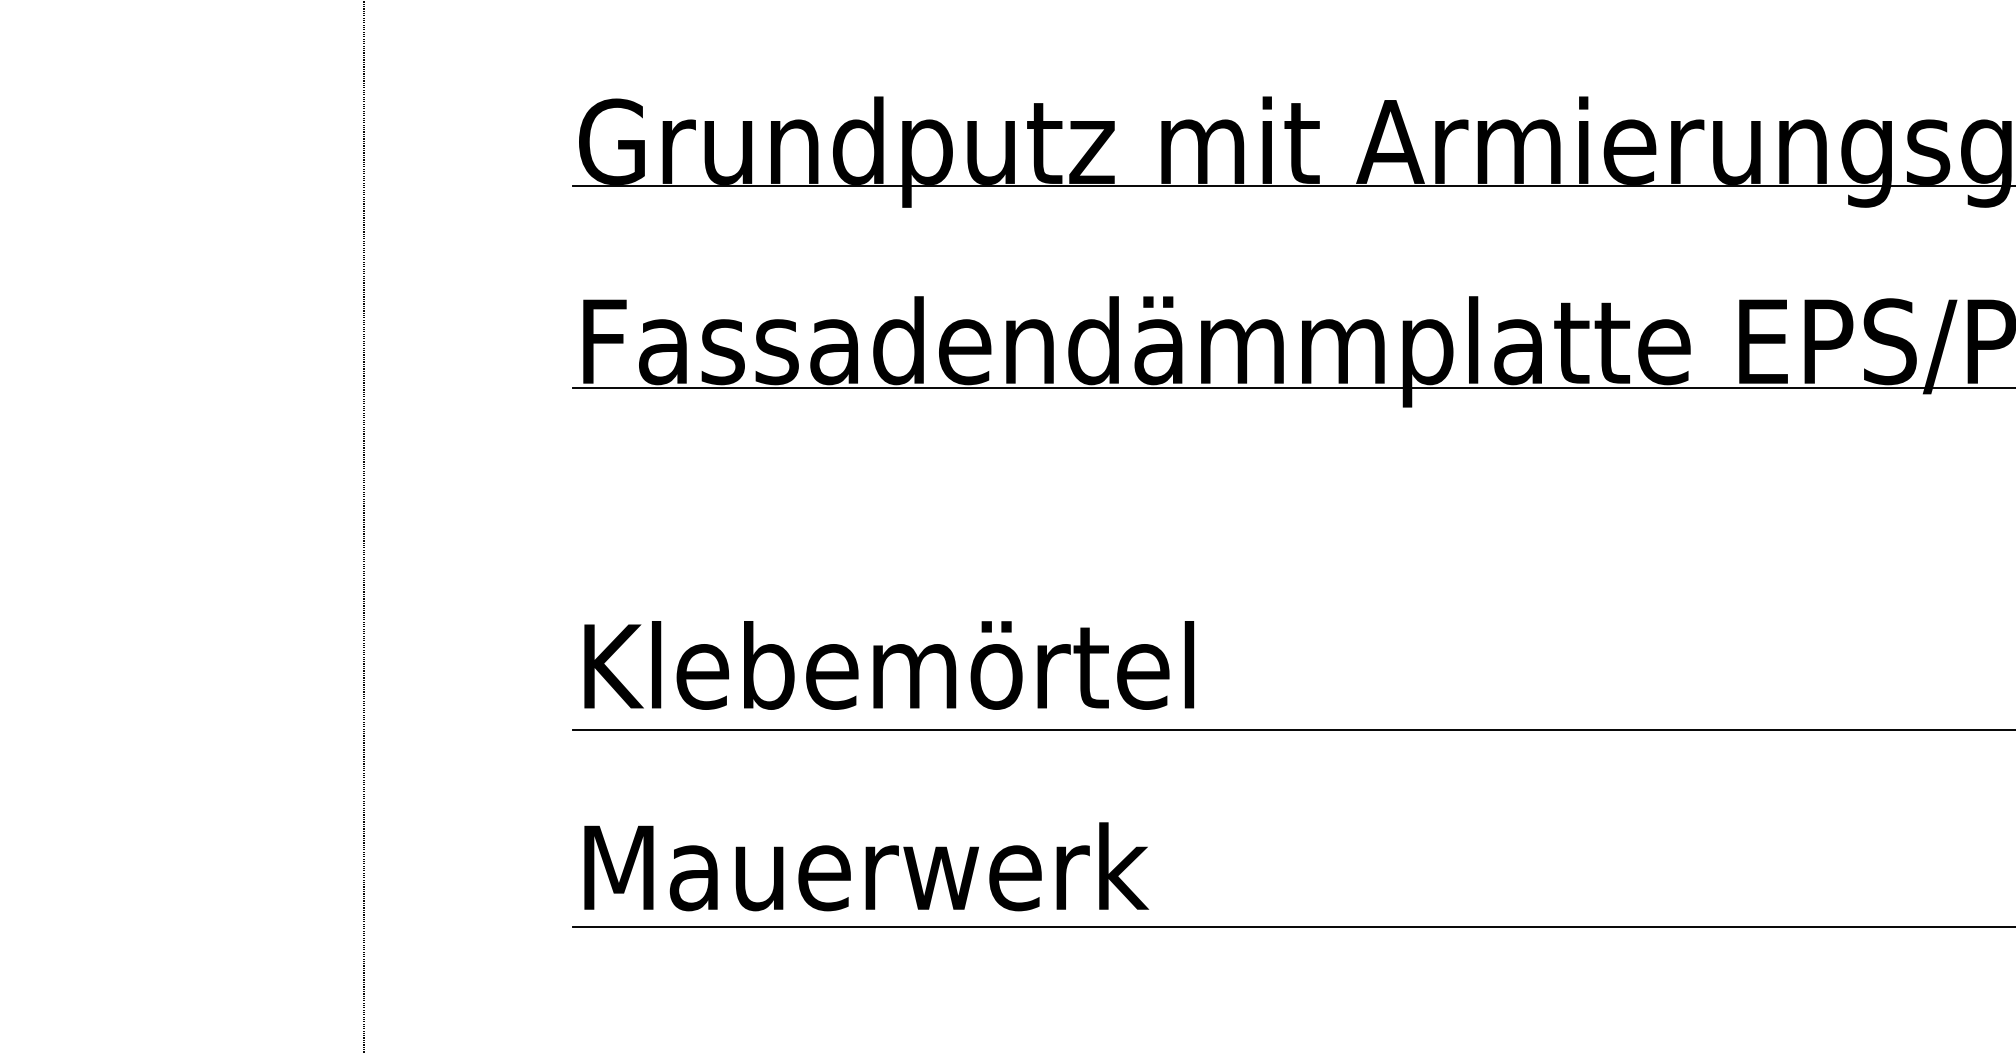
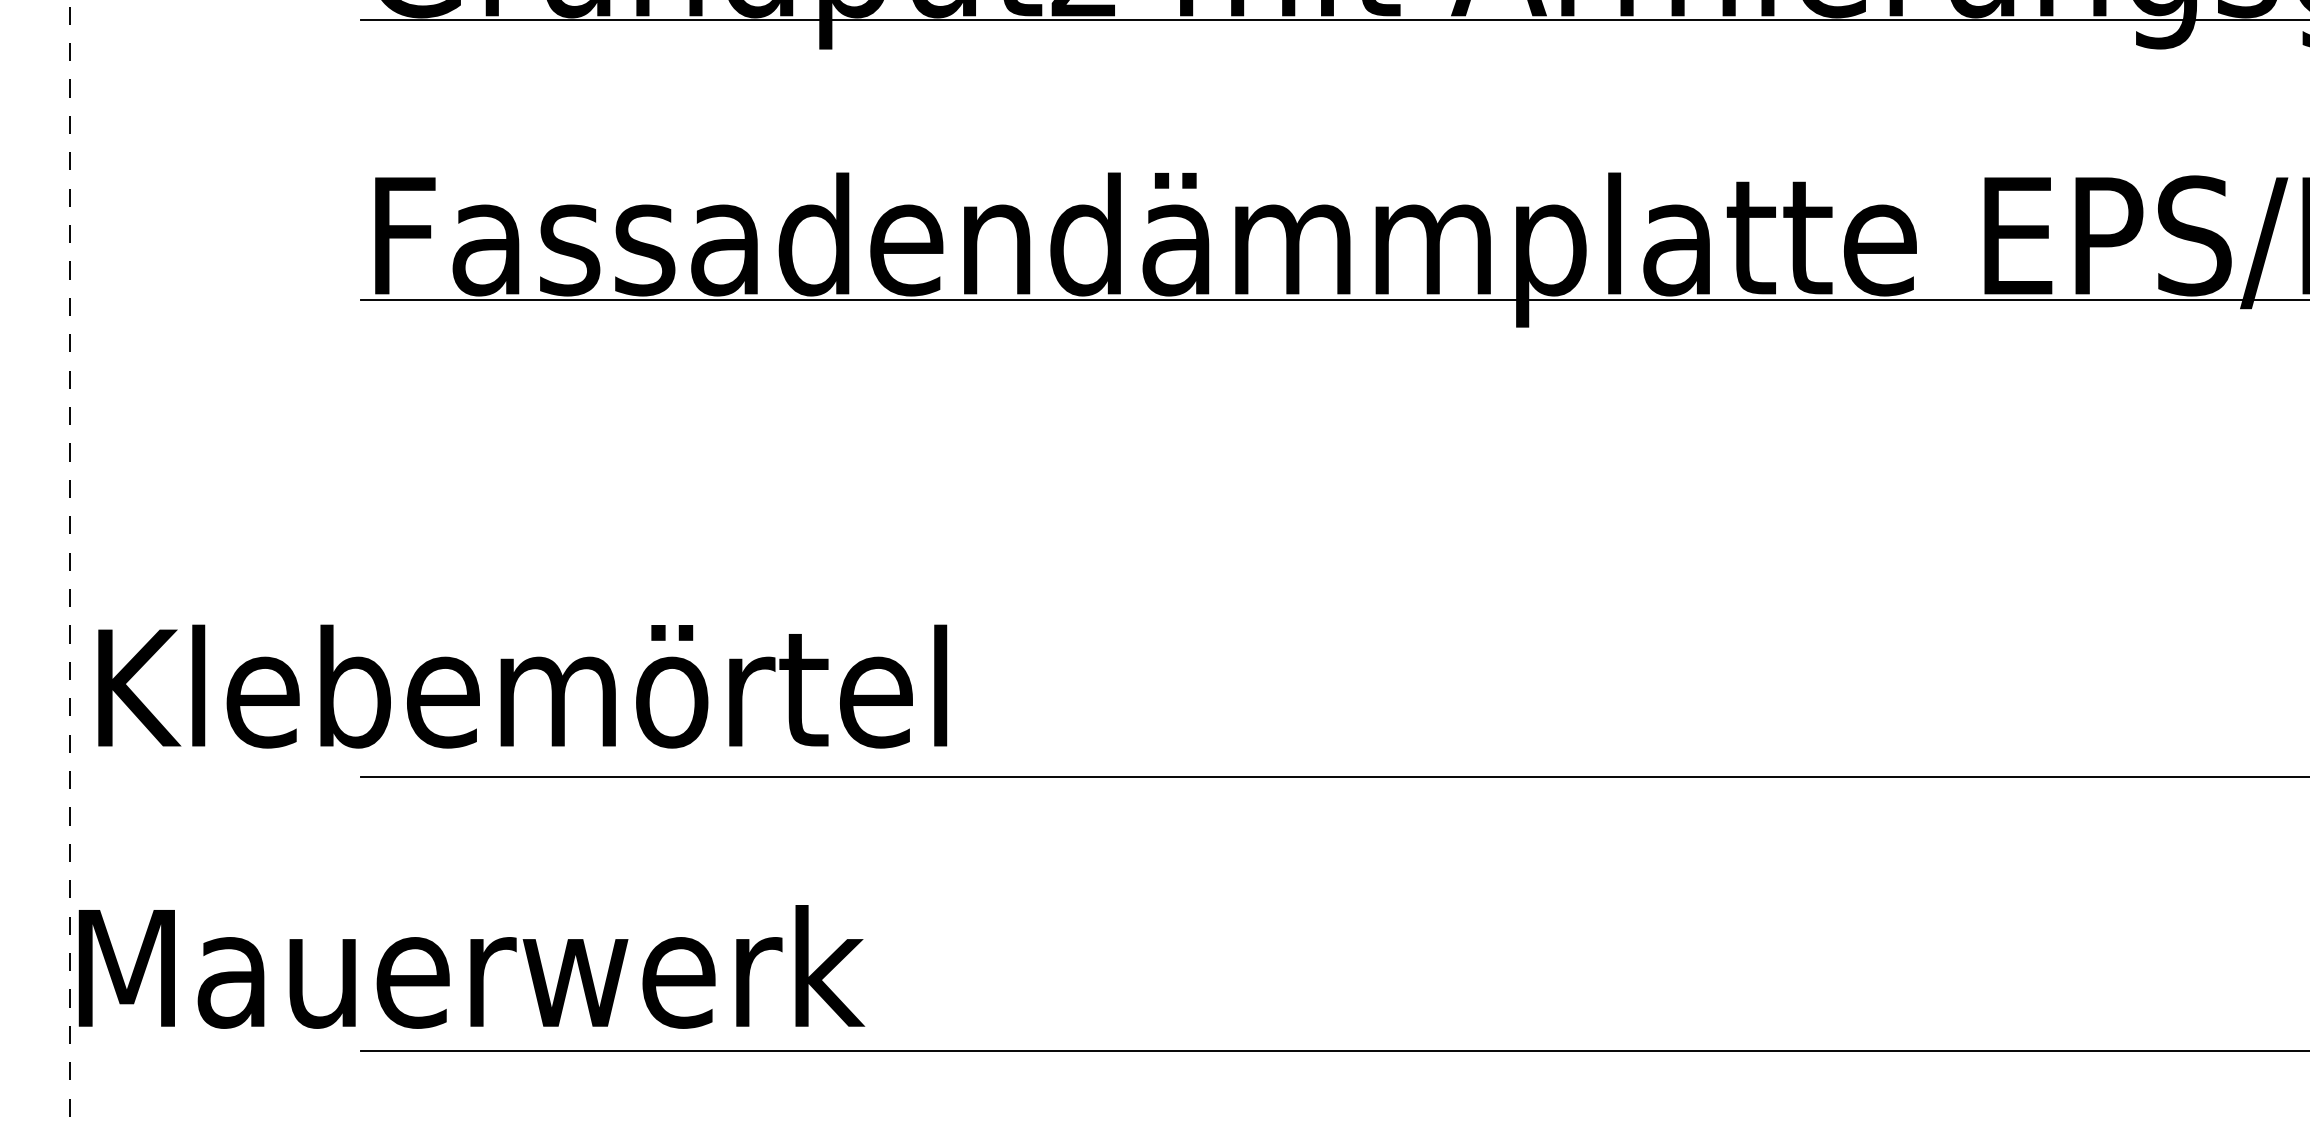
text: (889, 665) -> (523, 686), moved
text: (866, 866) -> (471, 966), moved

